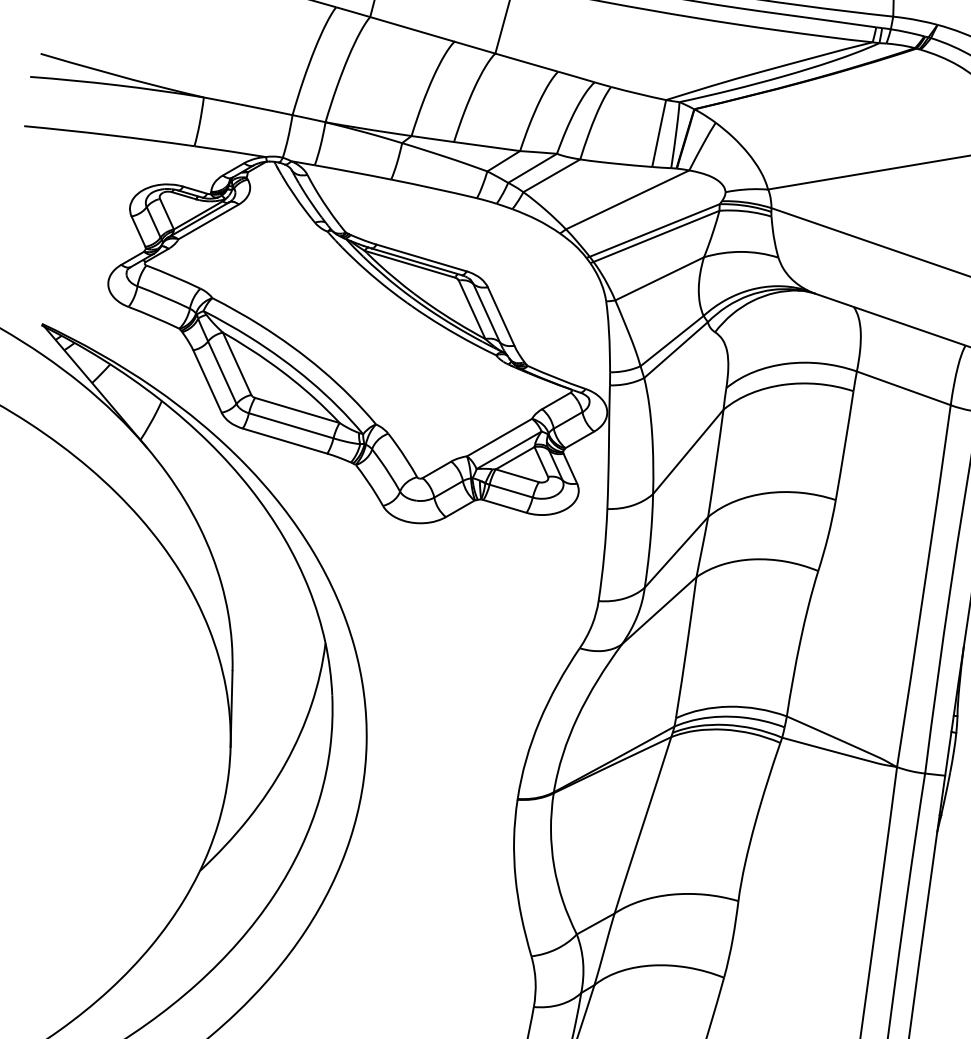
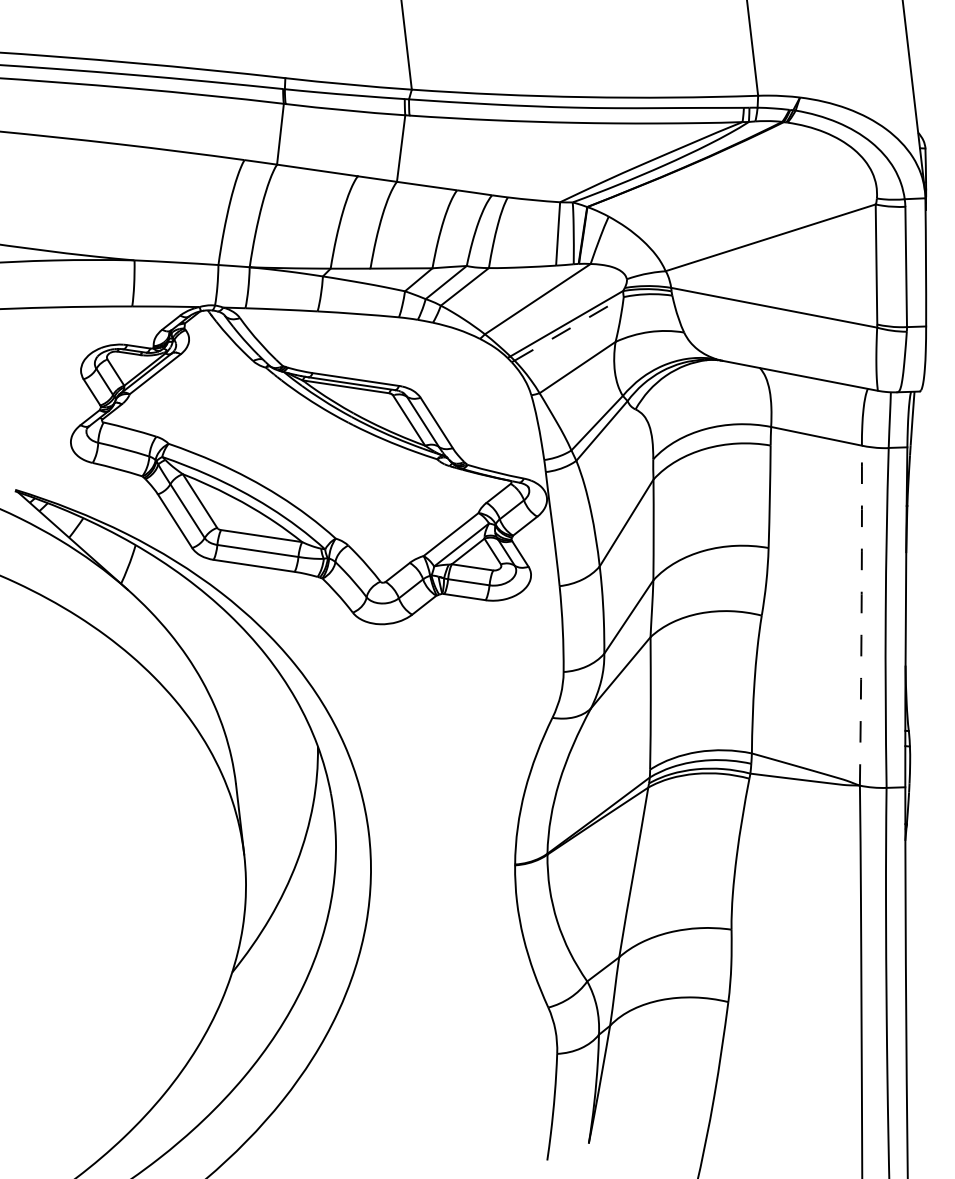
line: (656, 235) -> (569, 328), solid -> dashed
arc: (924, 586) -> (861, 615), solid -> dashed

